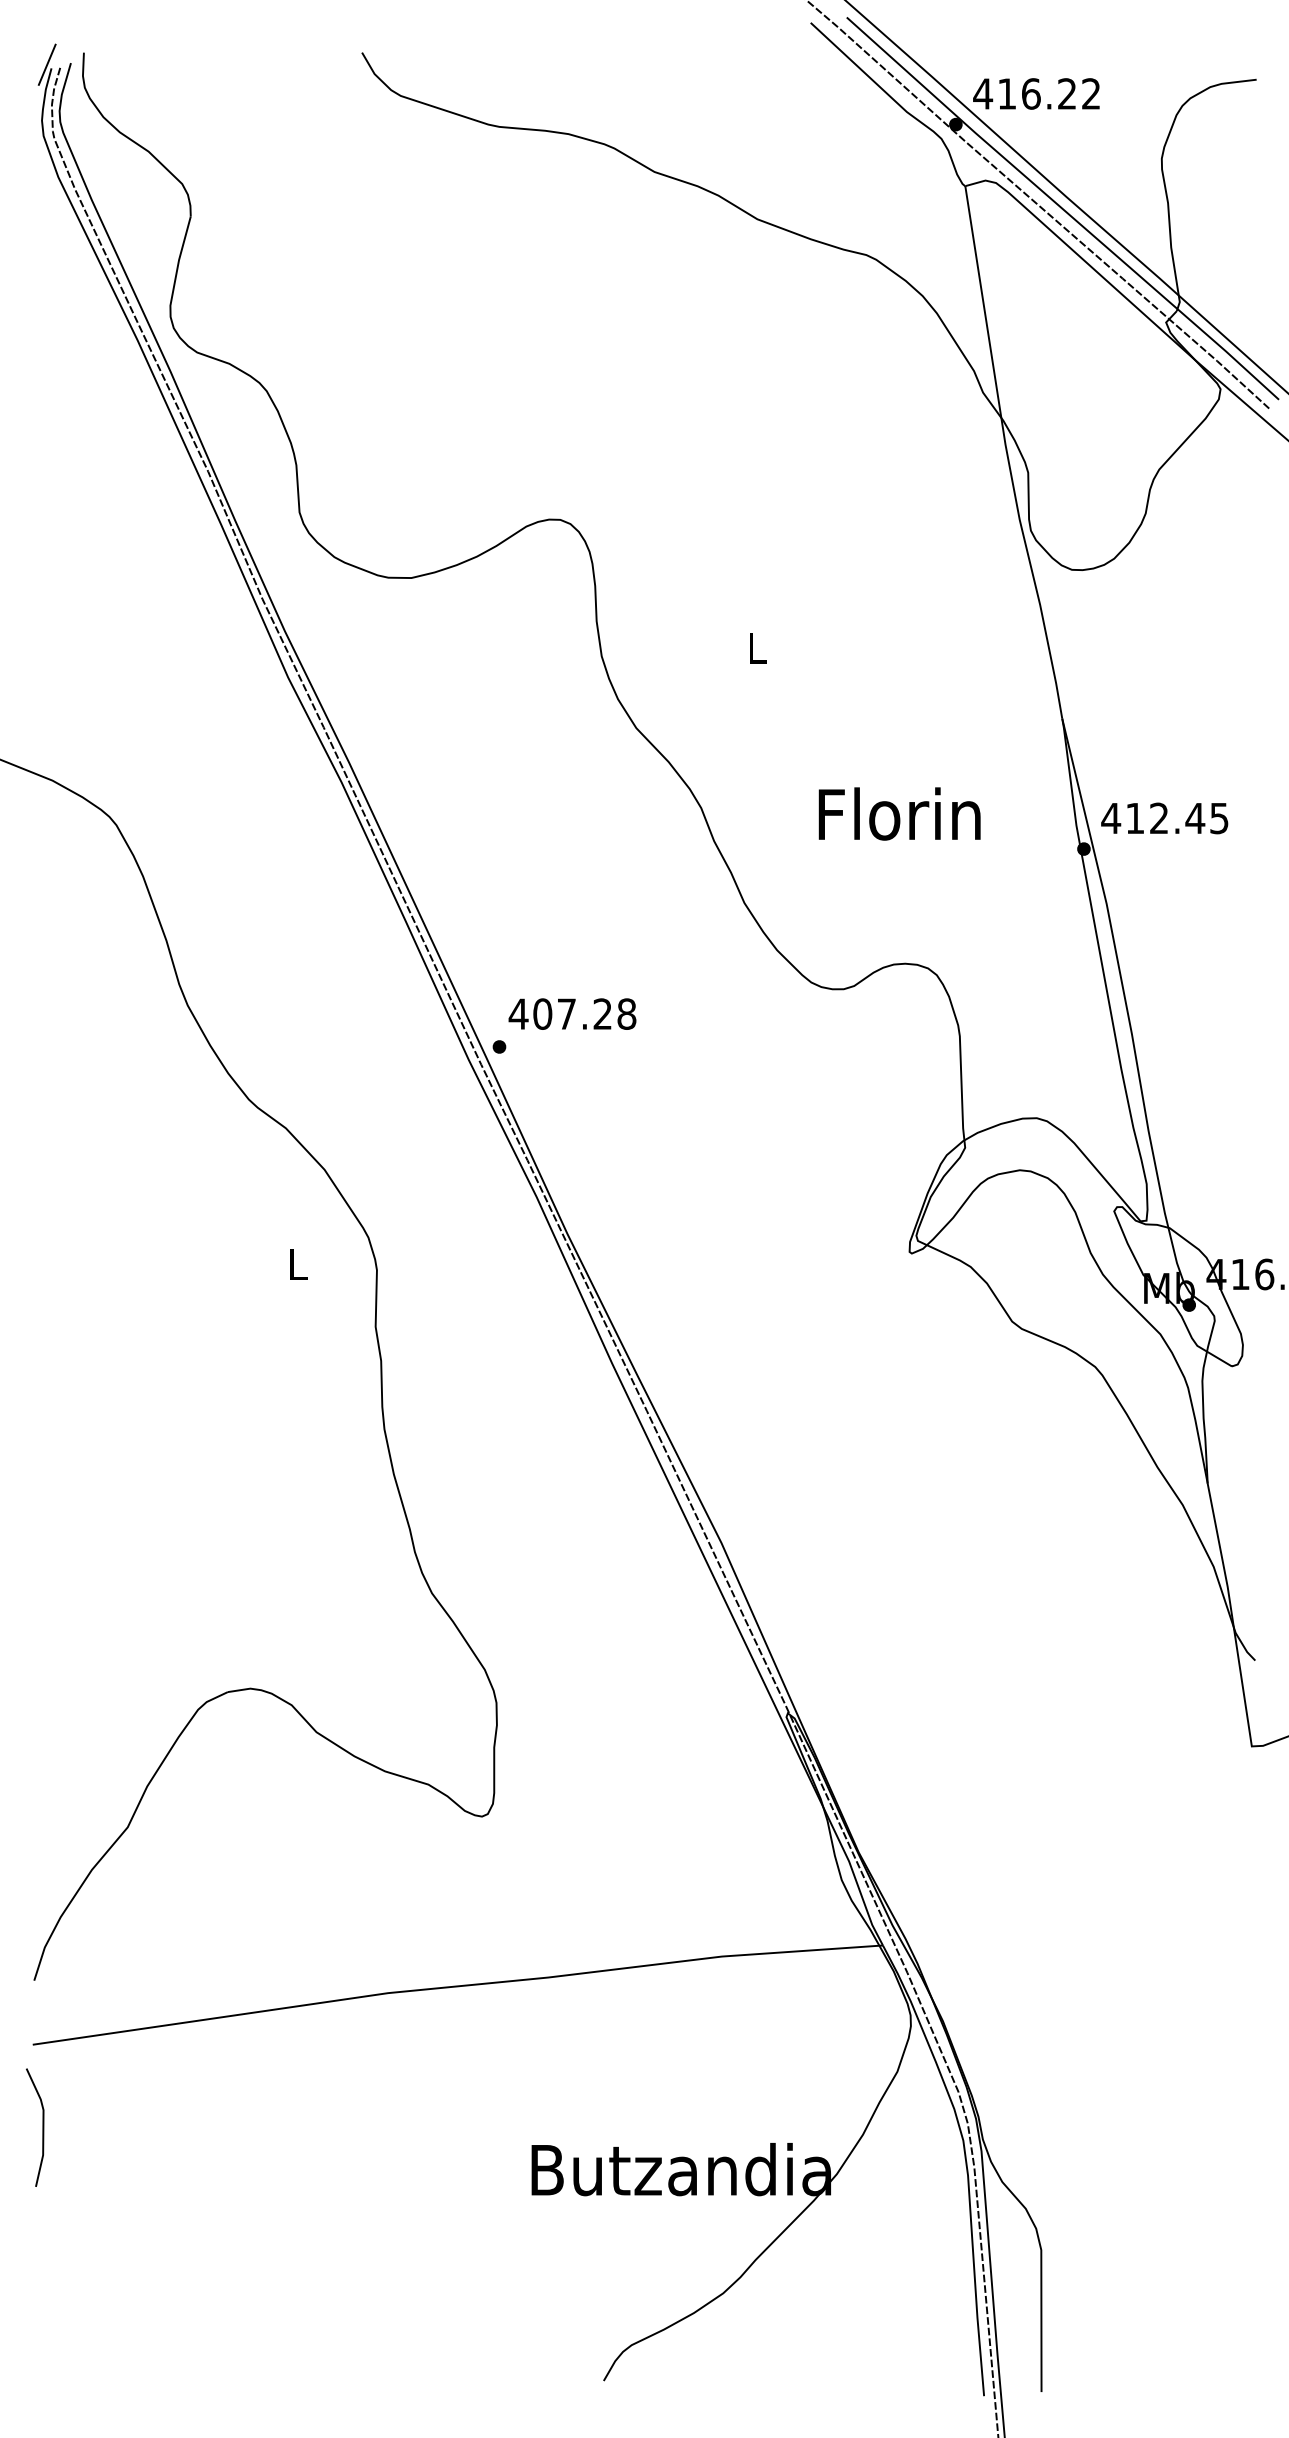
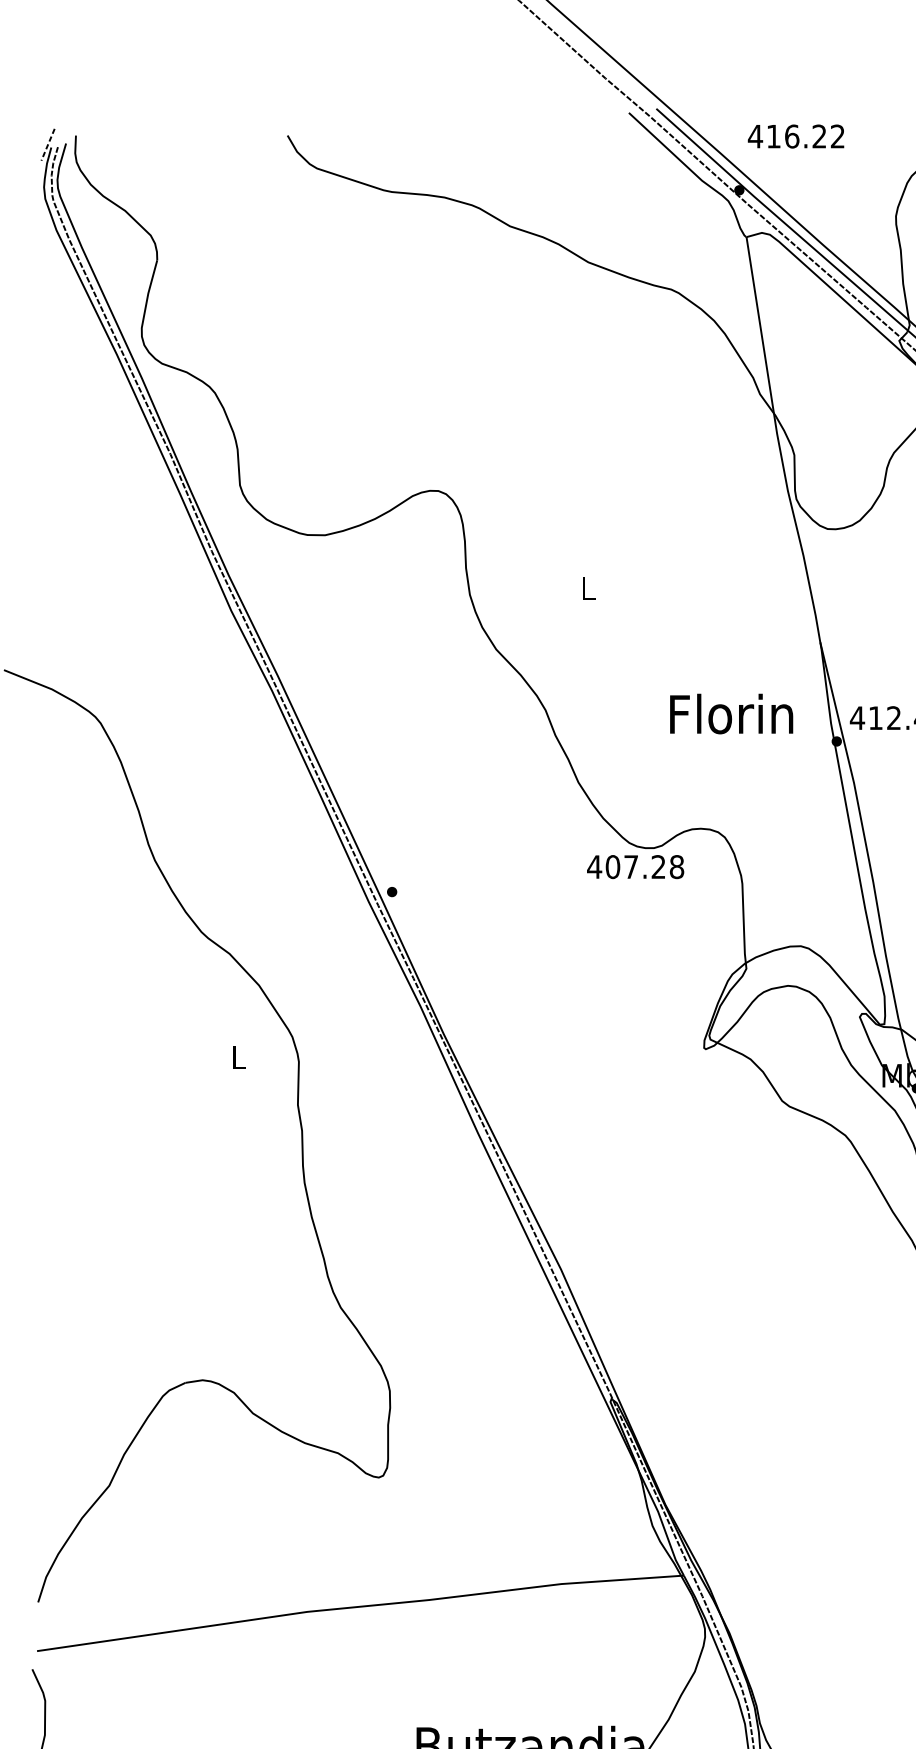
line: (47, 64) -> (48, 144), solid -> dashed
text: (1036, 93) -> (796, 136), moved
text: (899, 813) -> (731, 713), moved
text: (572, 1013) -> (635, 866), moved

